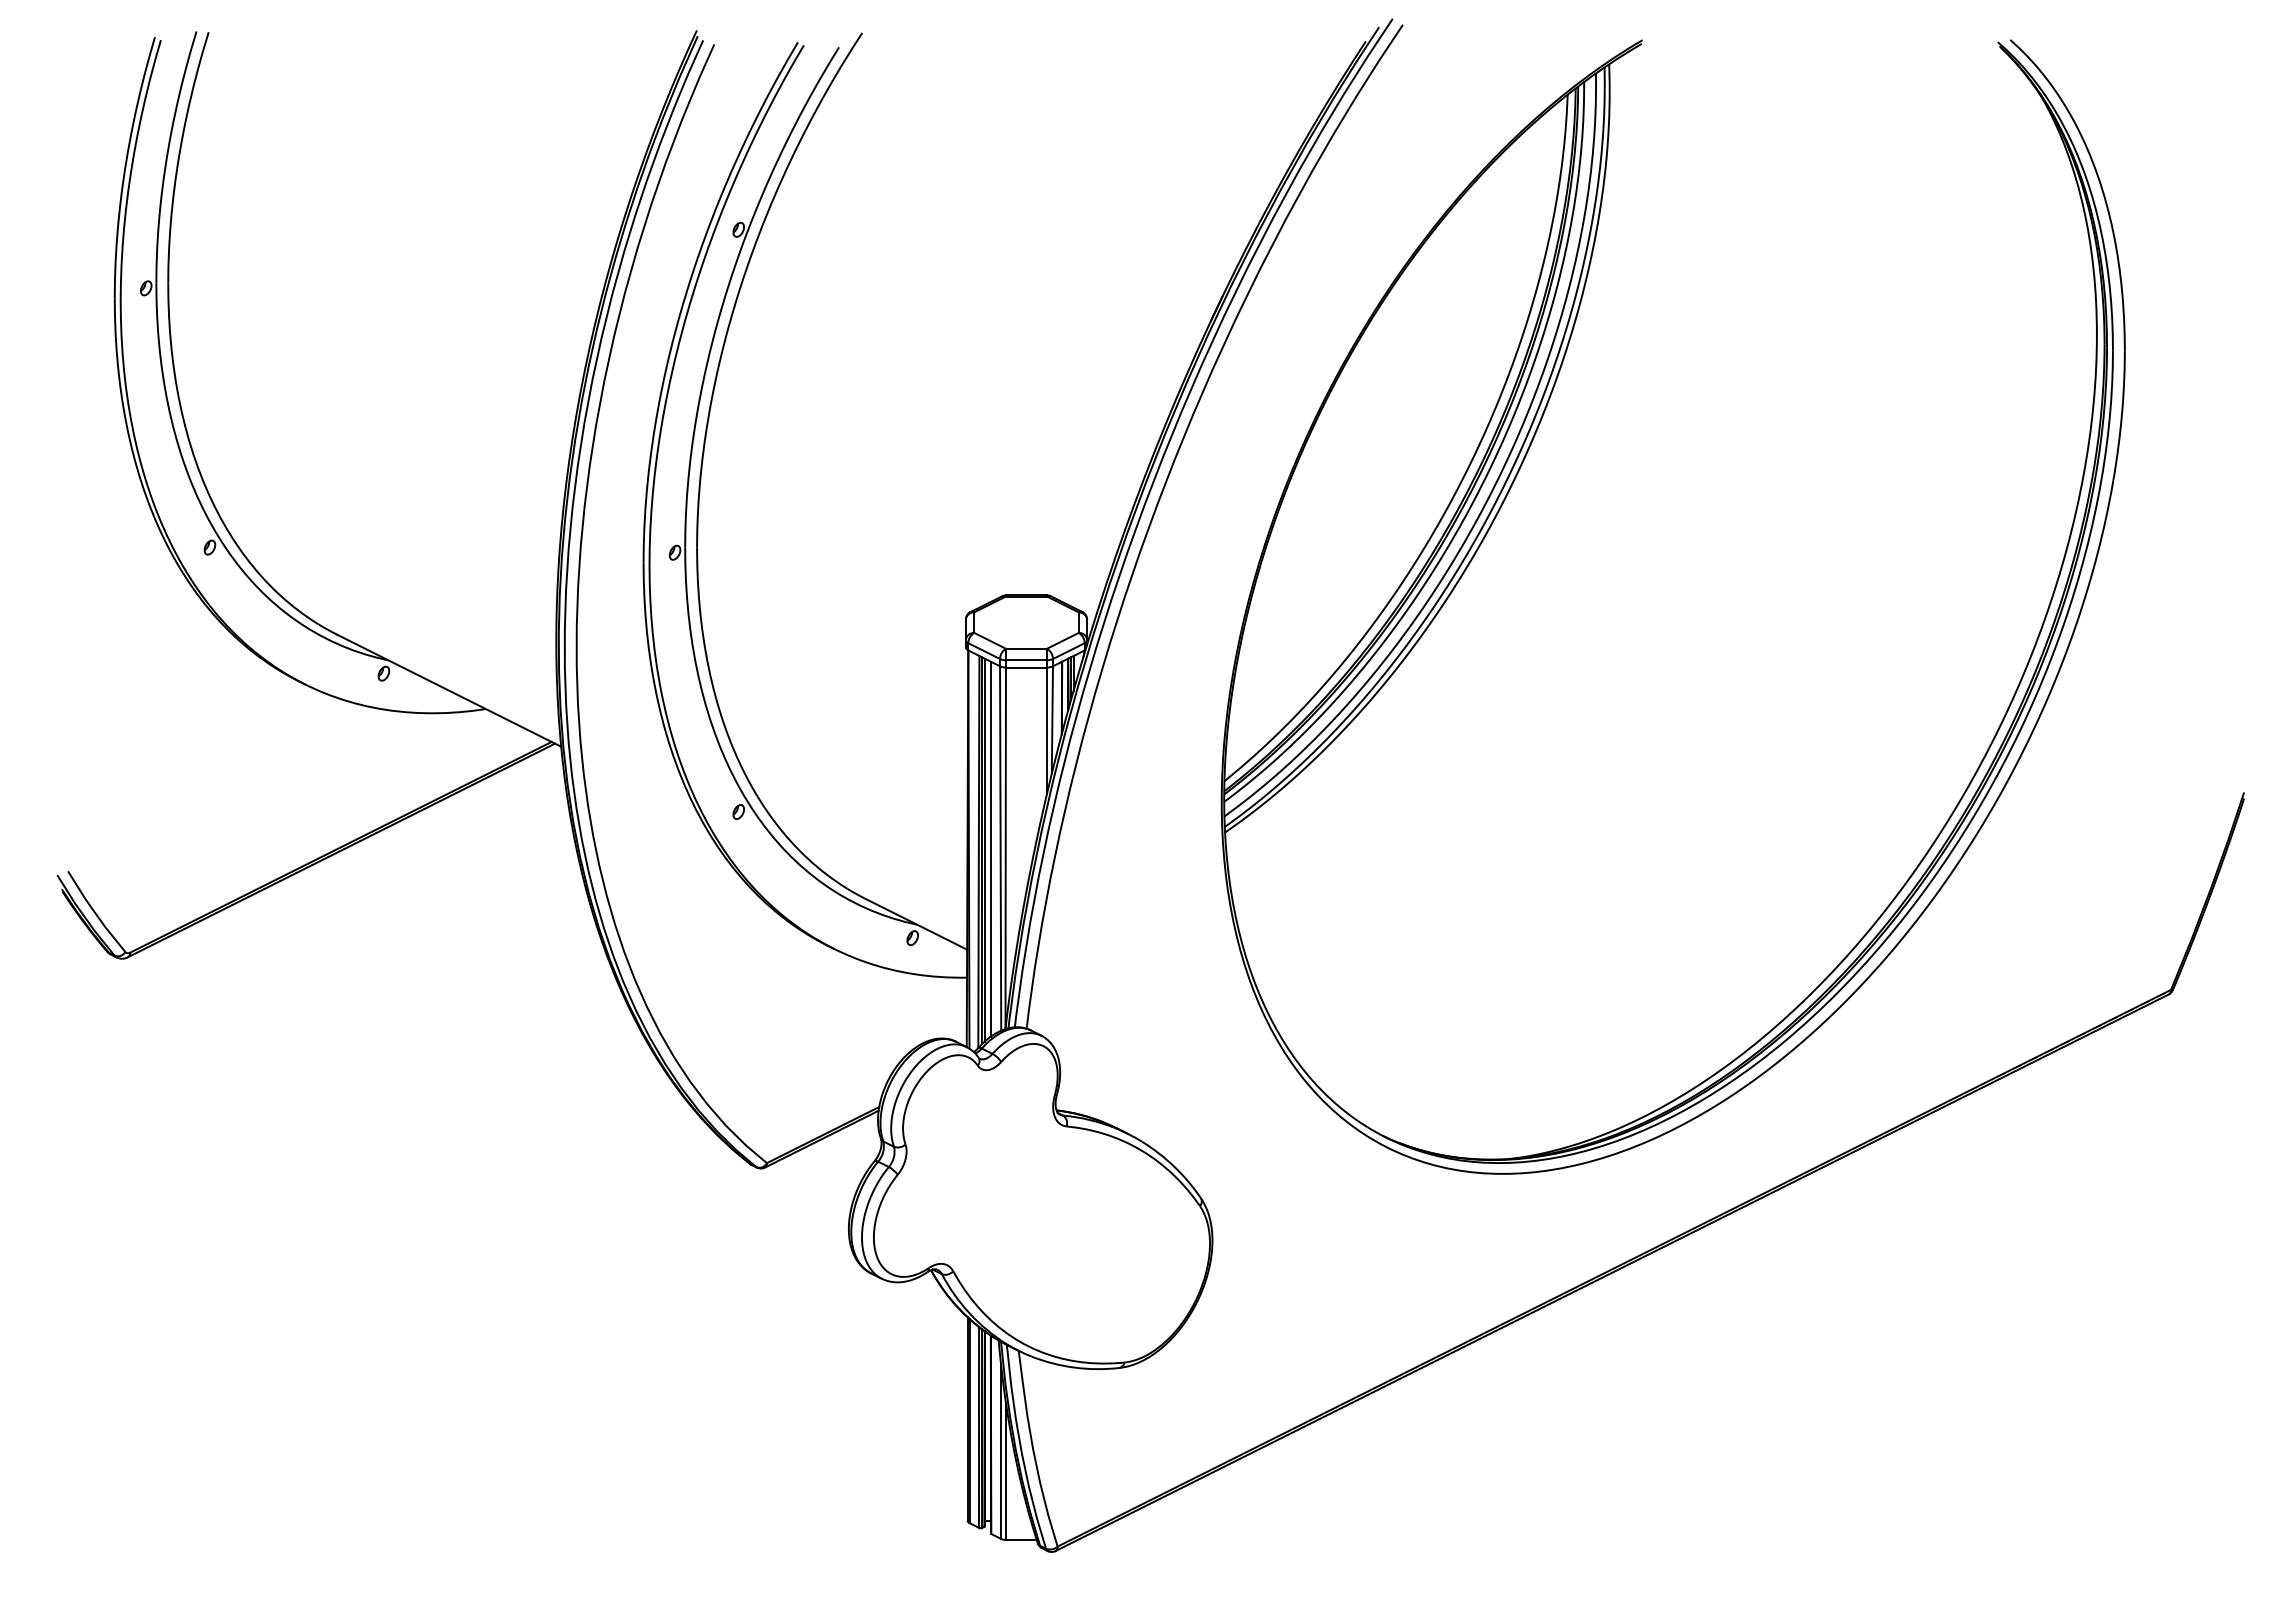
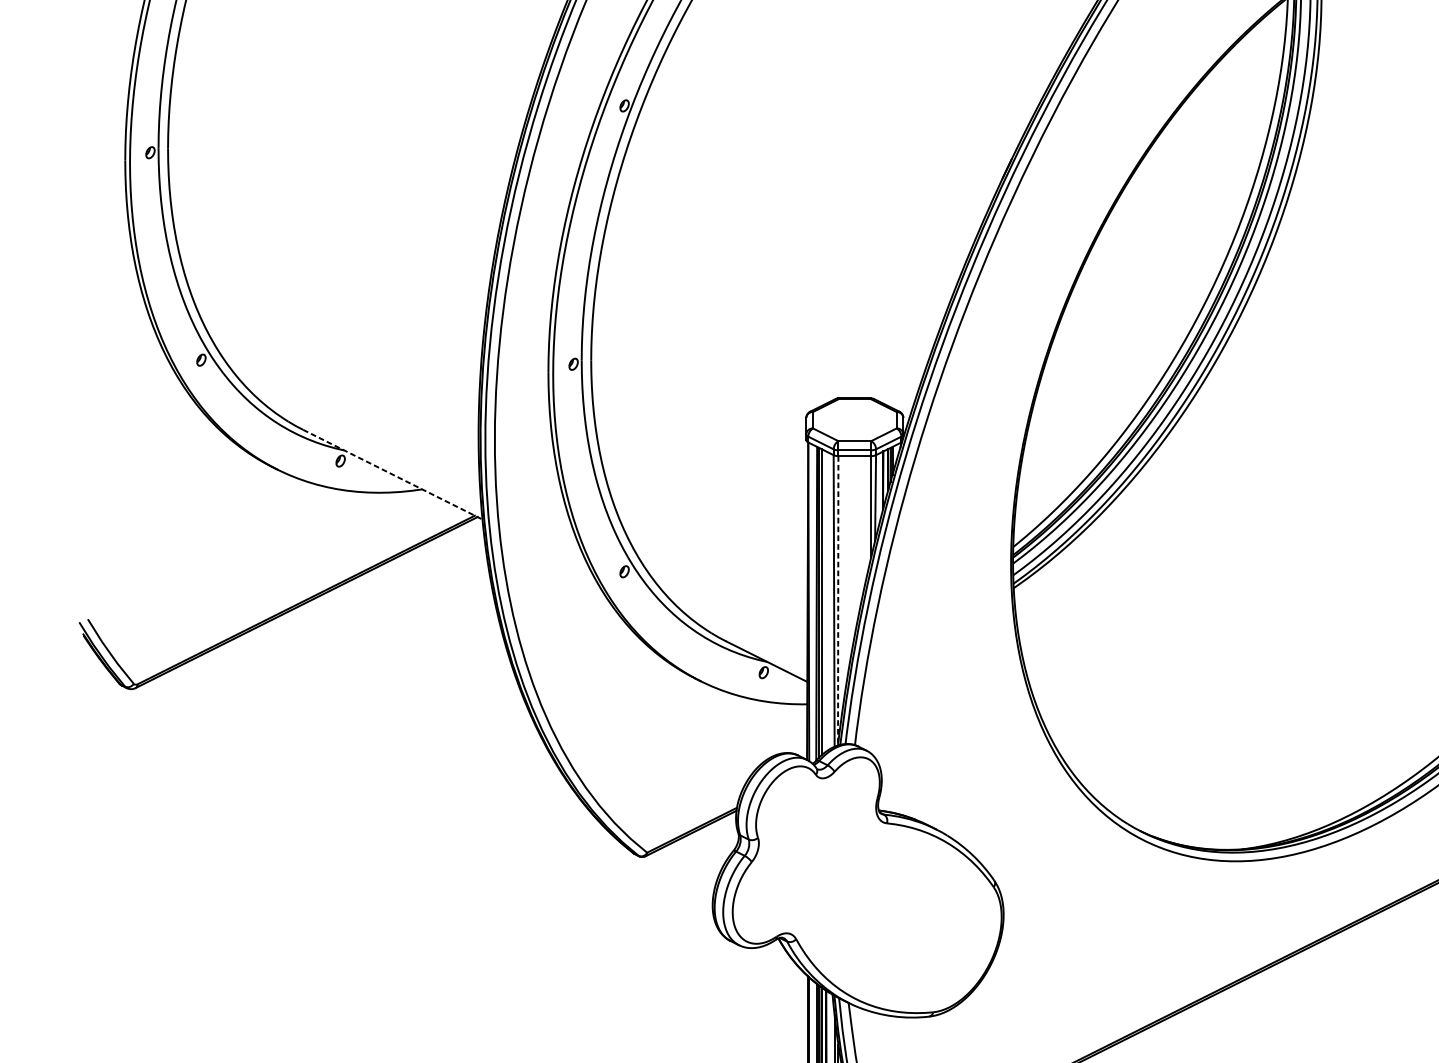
line: (449, 690) -> (393, 474), solid -> dashed
line: (990, 848) -> (826, 600), removed
line: (1005, 848) -> (838, 600), solid -> dashed

